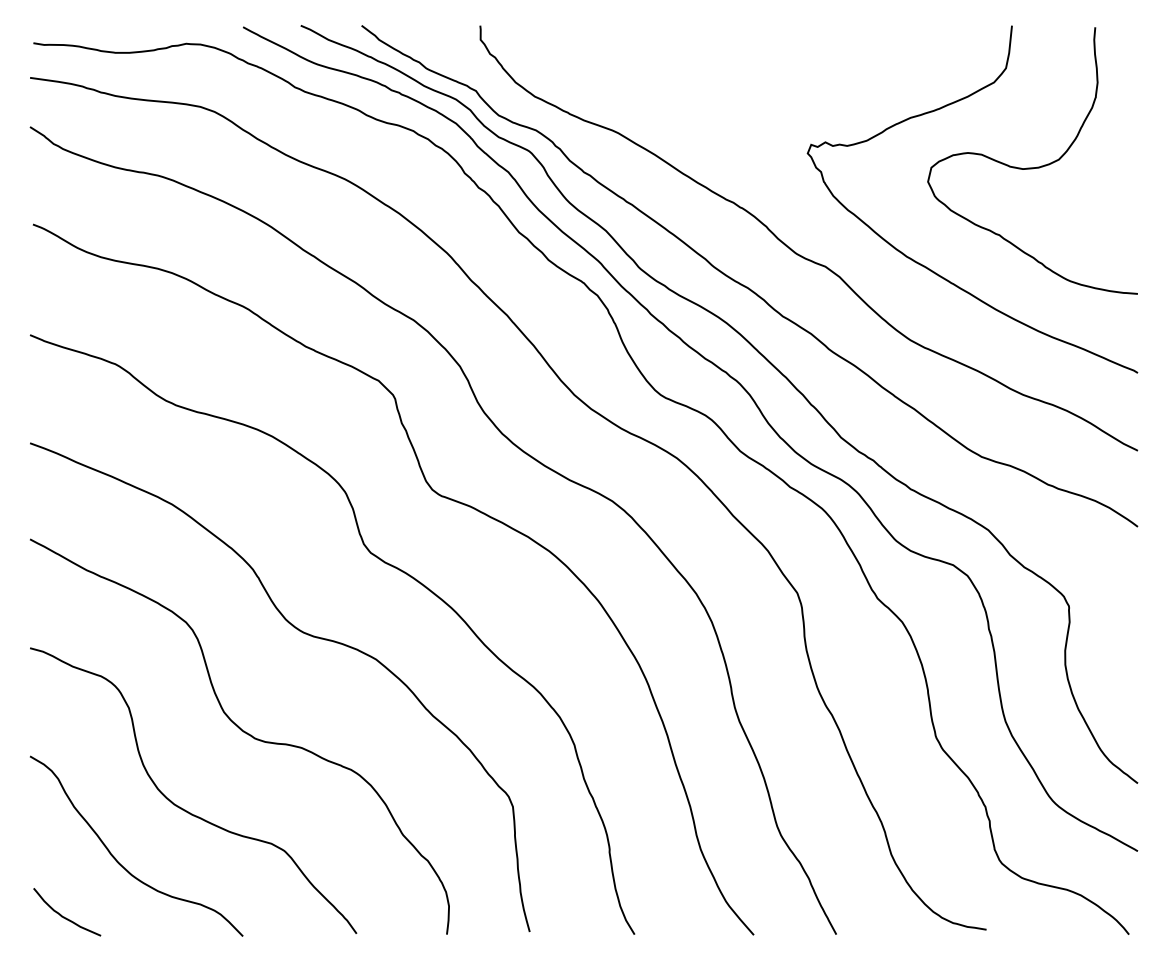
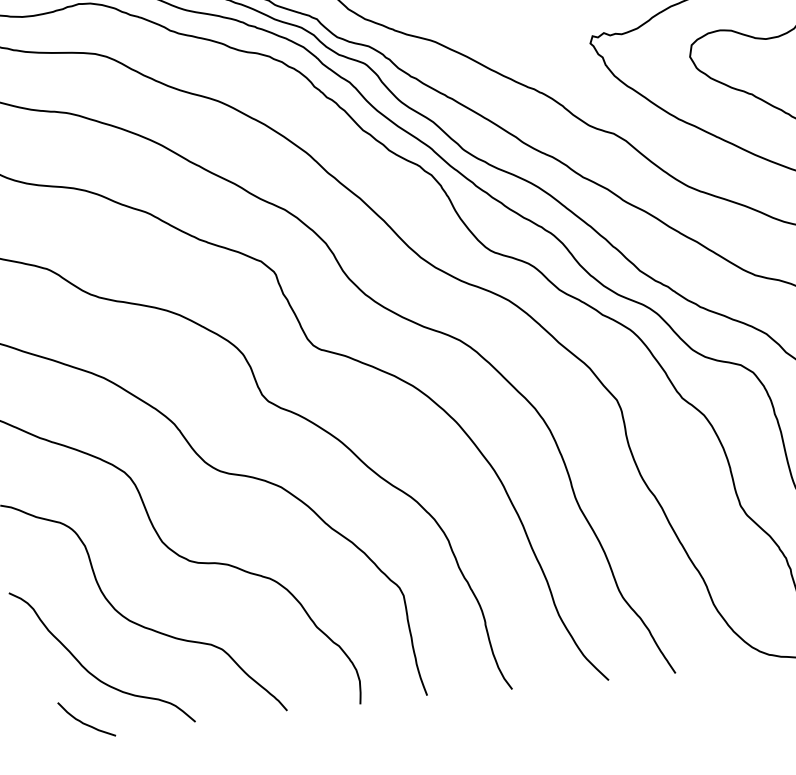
curve: (64, 916) -> (84, 723), moved

